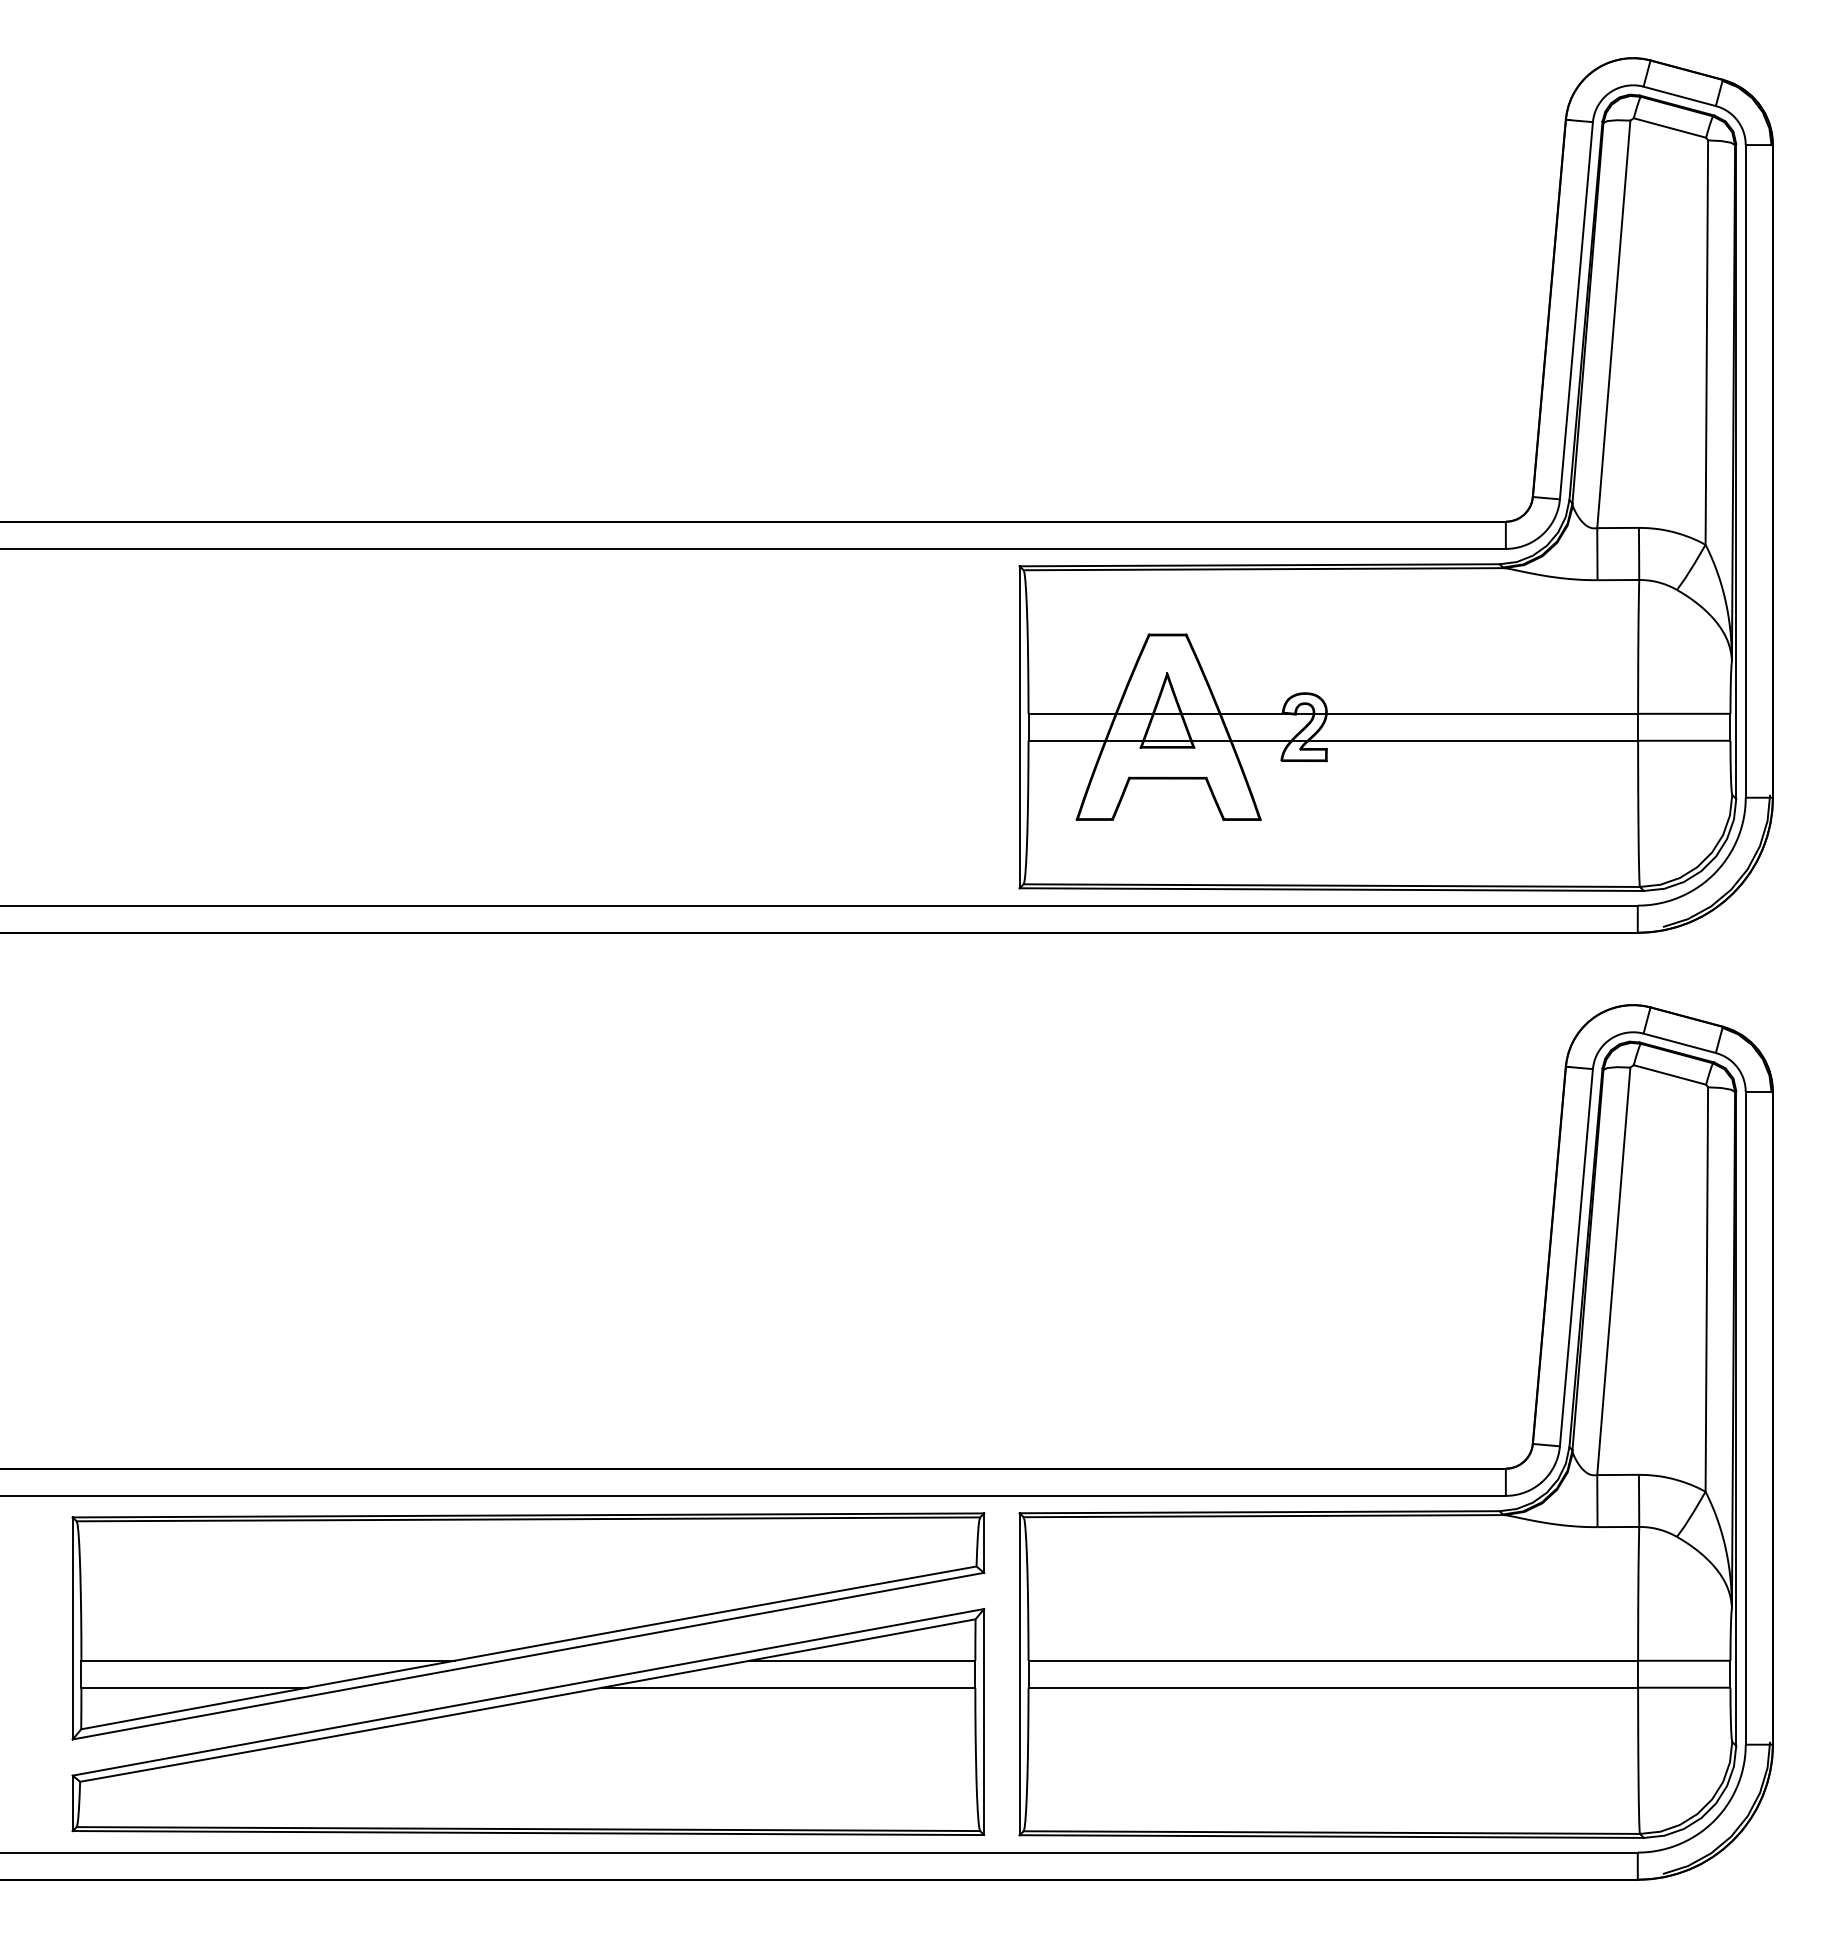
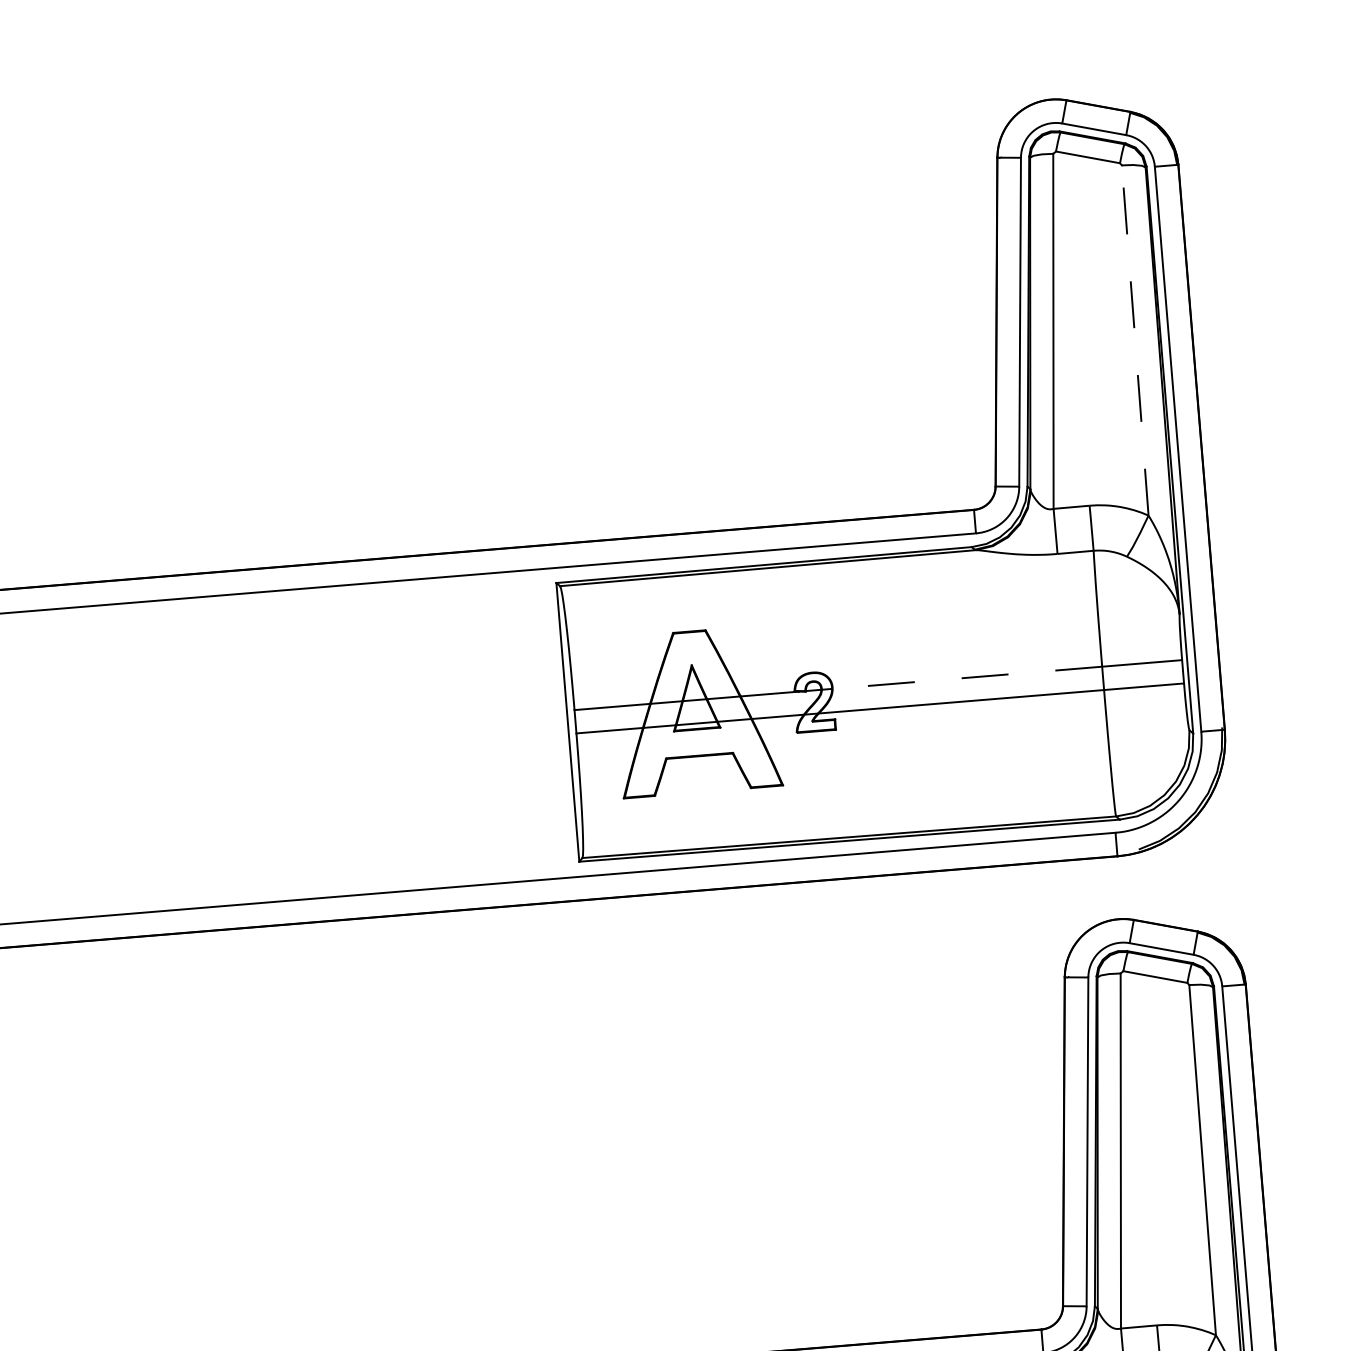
line: (1706, 342) -> (1134, 340), solid -> dashed
line: (1482, 713) -> (967, 677), solid -> dashed

